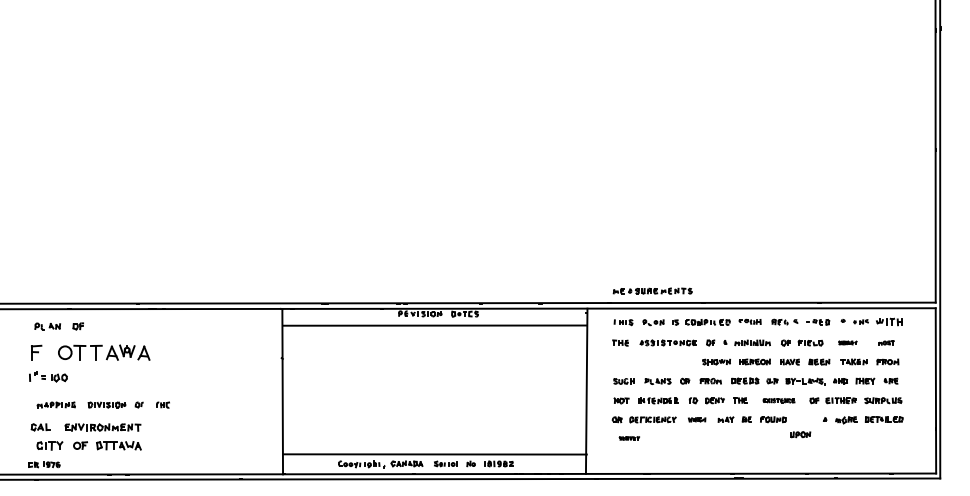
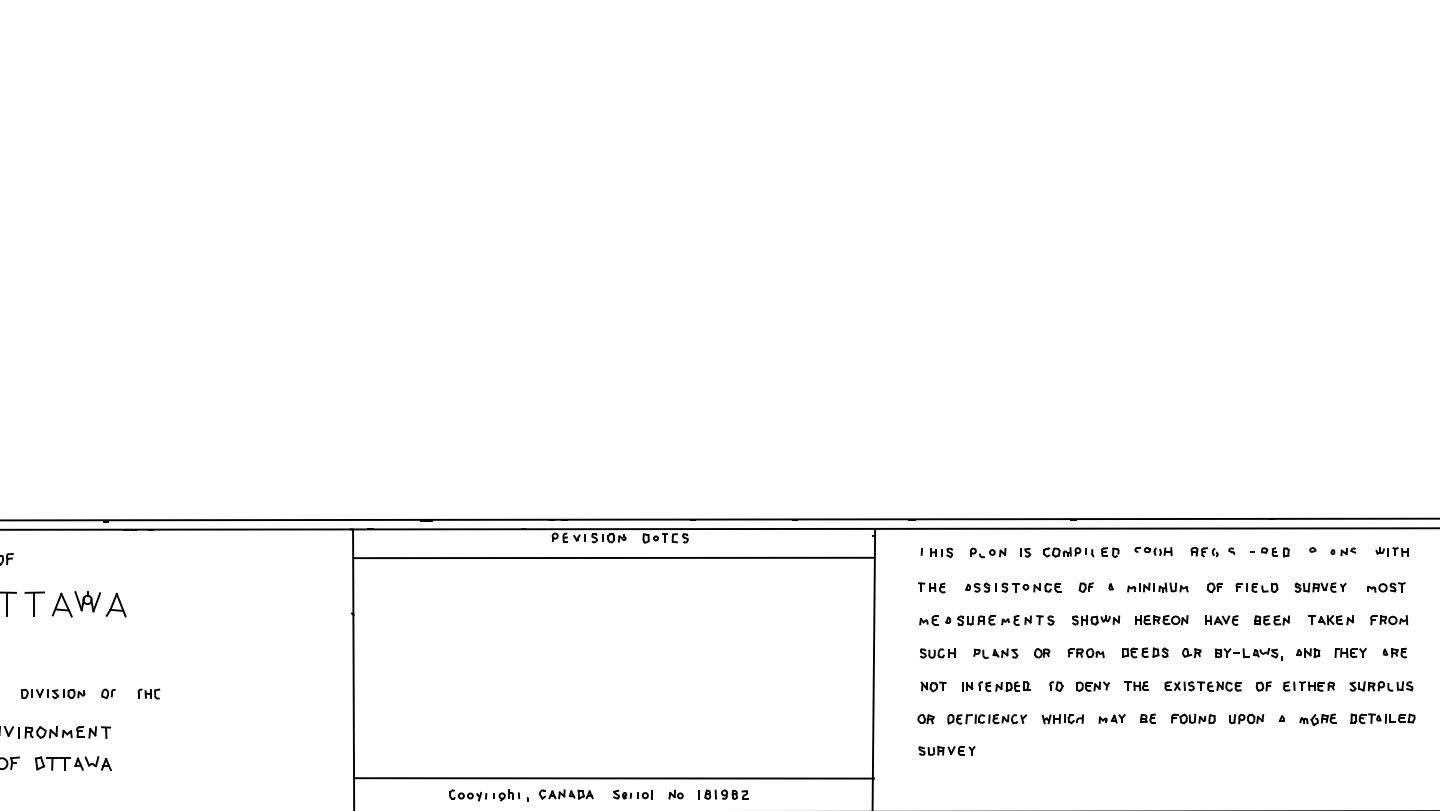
part: (652, 290) -> (986, 619), moved
part: (889, 322) -> (1391, 552), size x0.71
part: (847, 342) -> (1320, 586), size x1.67
part: (886, 342) -> (1386, 586), size x1.43
part: (778, 400) -> (1202, 686), size x1.43
part: (696, 419) -> (1061, 718), size x1.43
part: (800, 434) -> (1246, 718), moved
part: (629, 438) -> (947, 751), size x1.67

